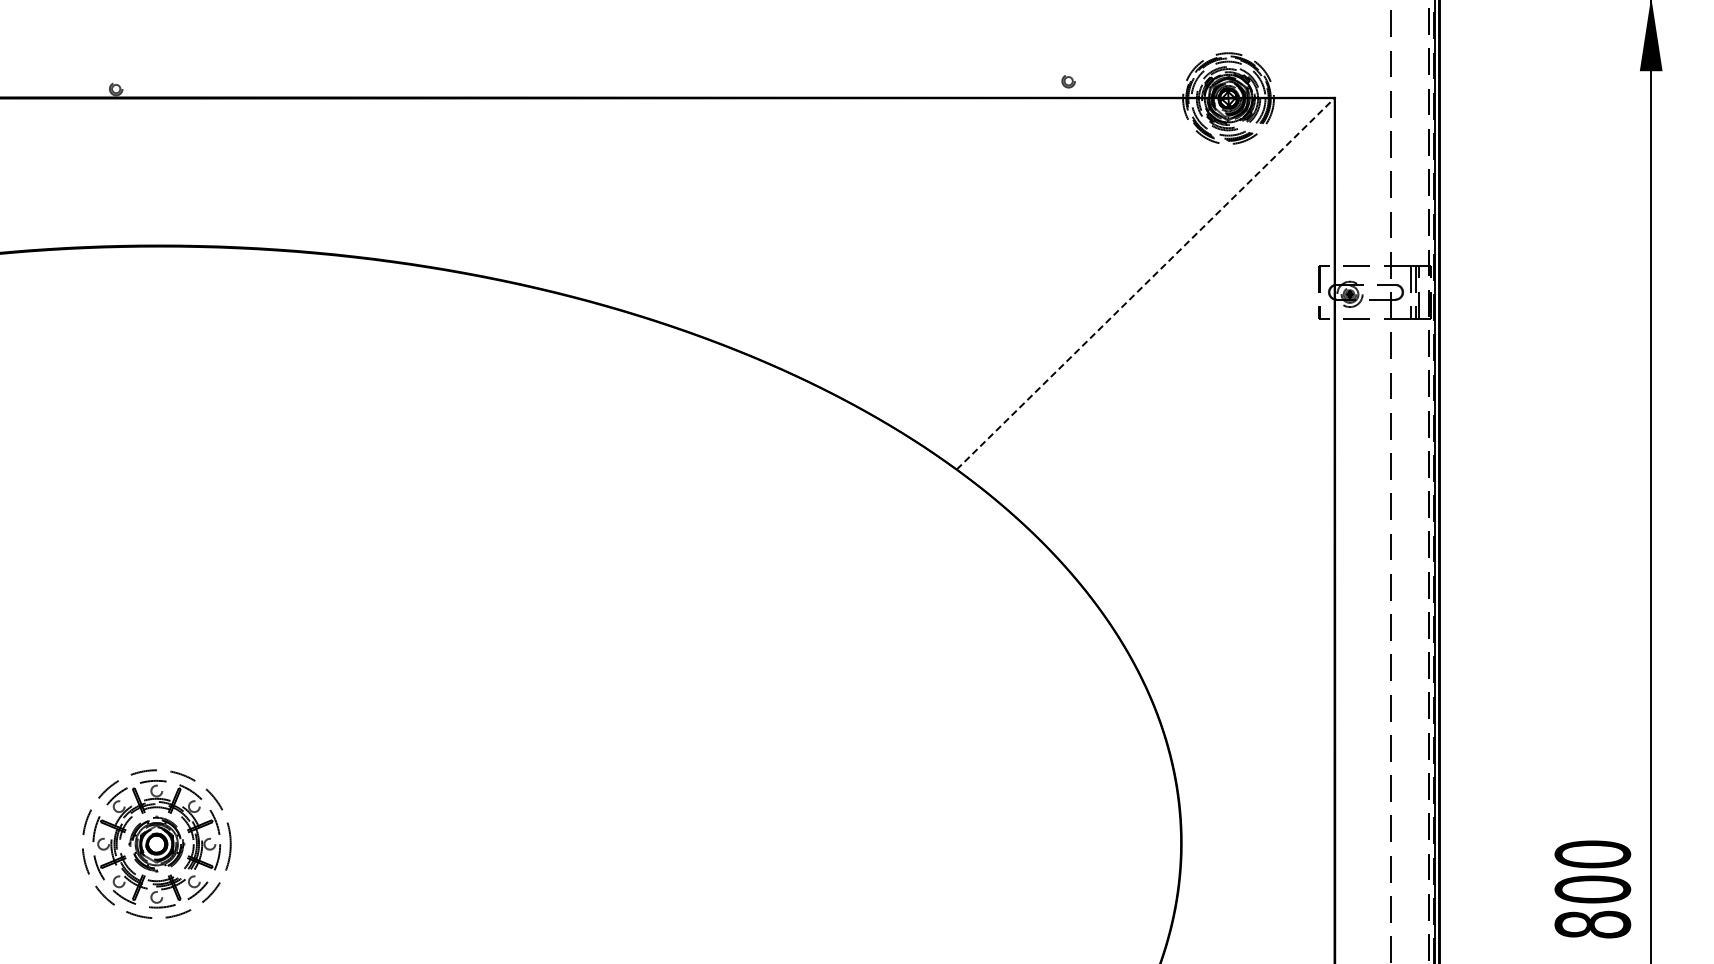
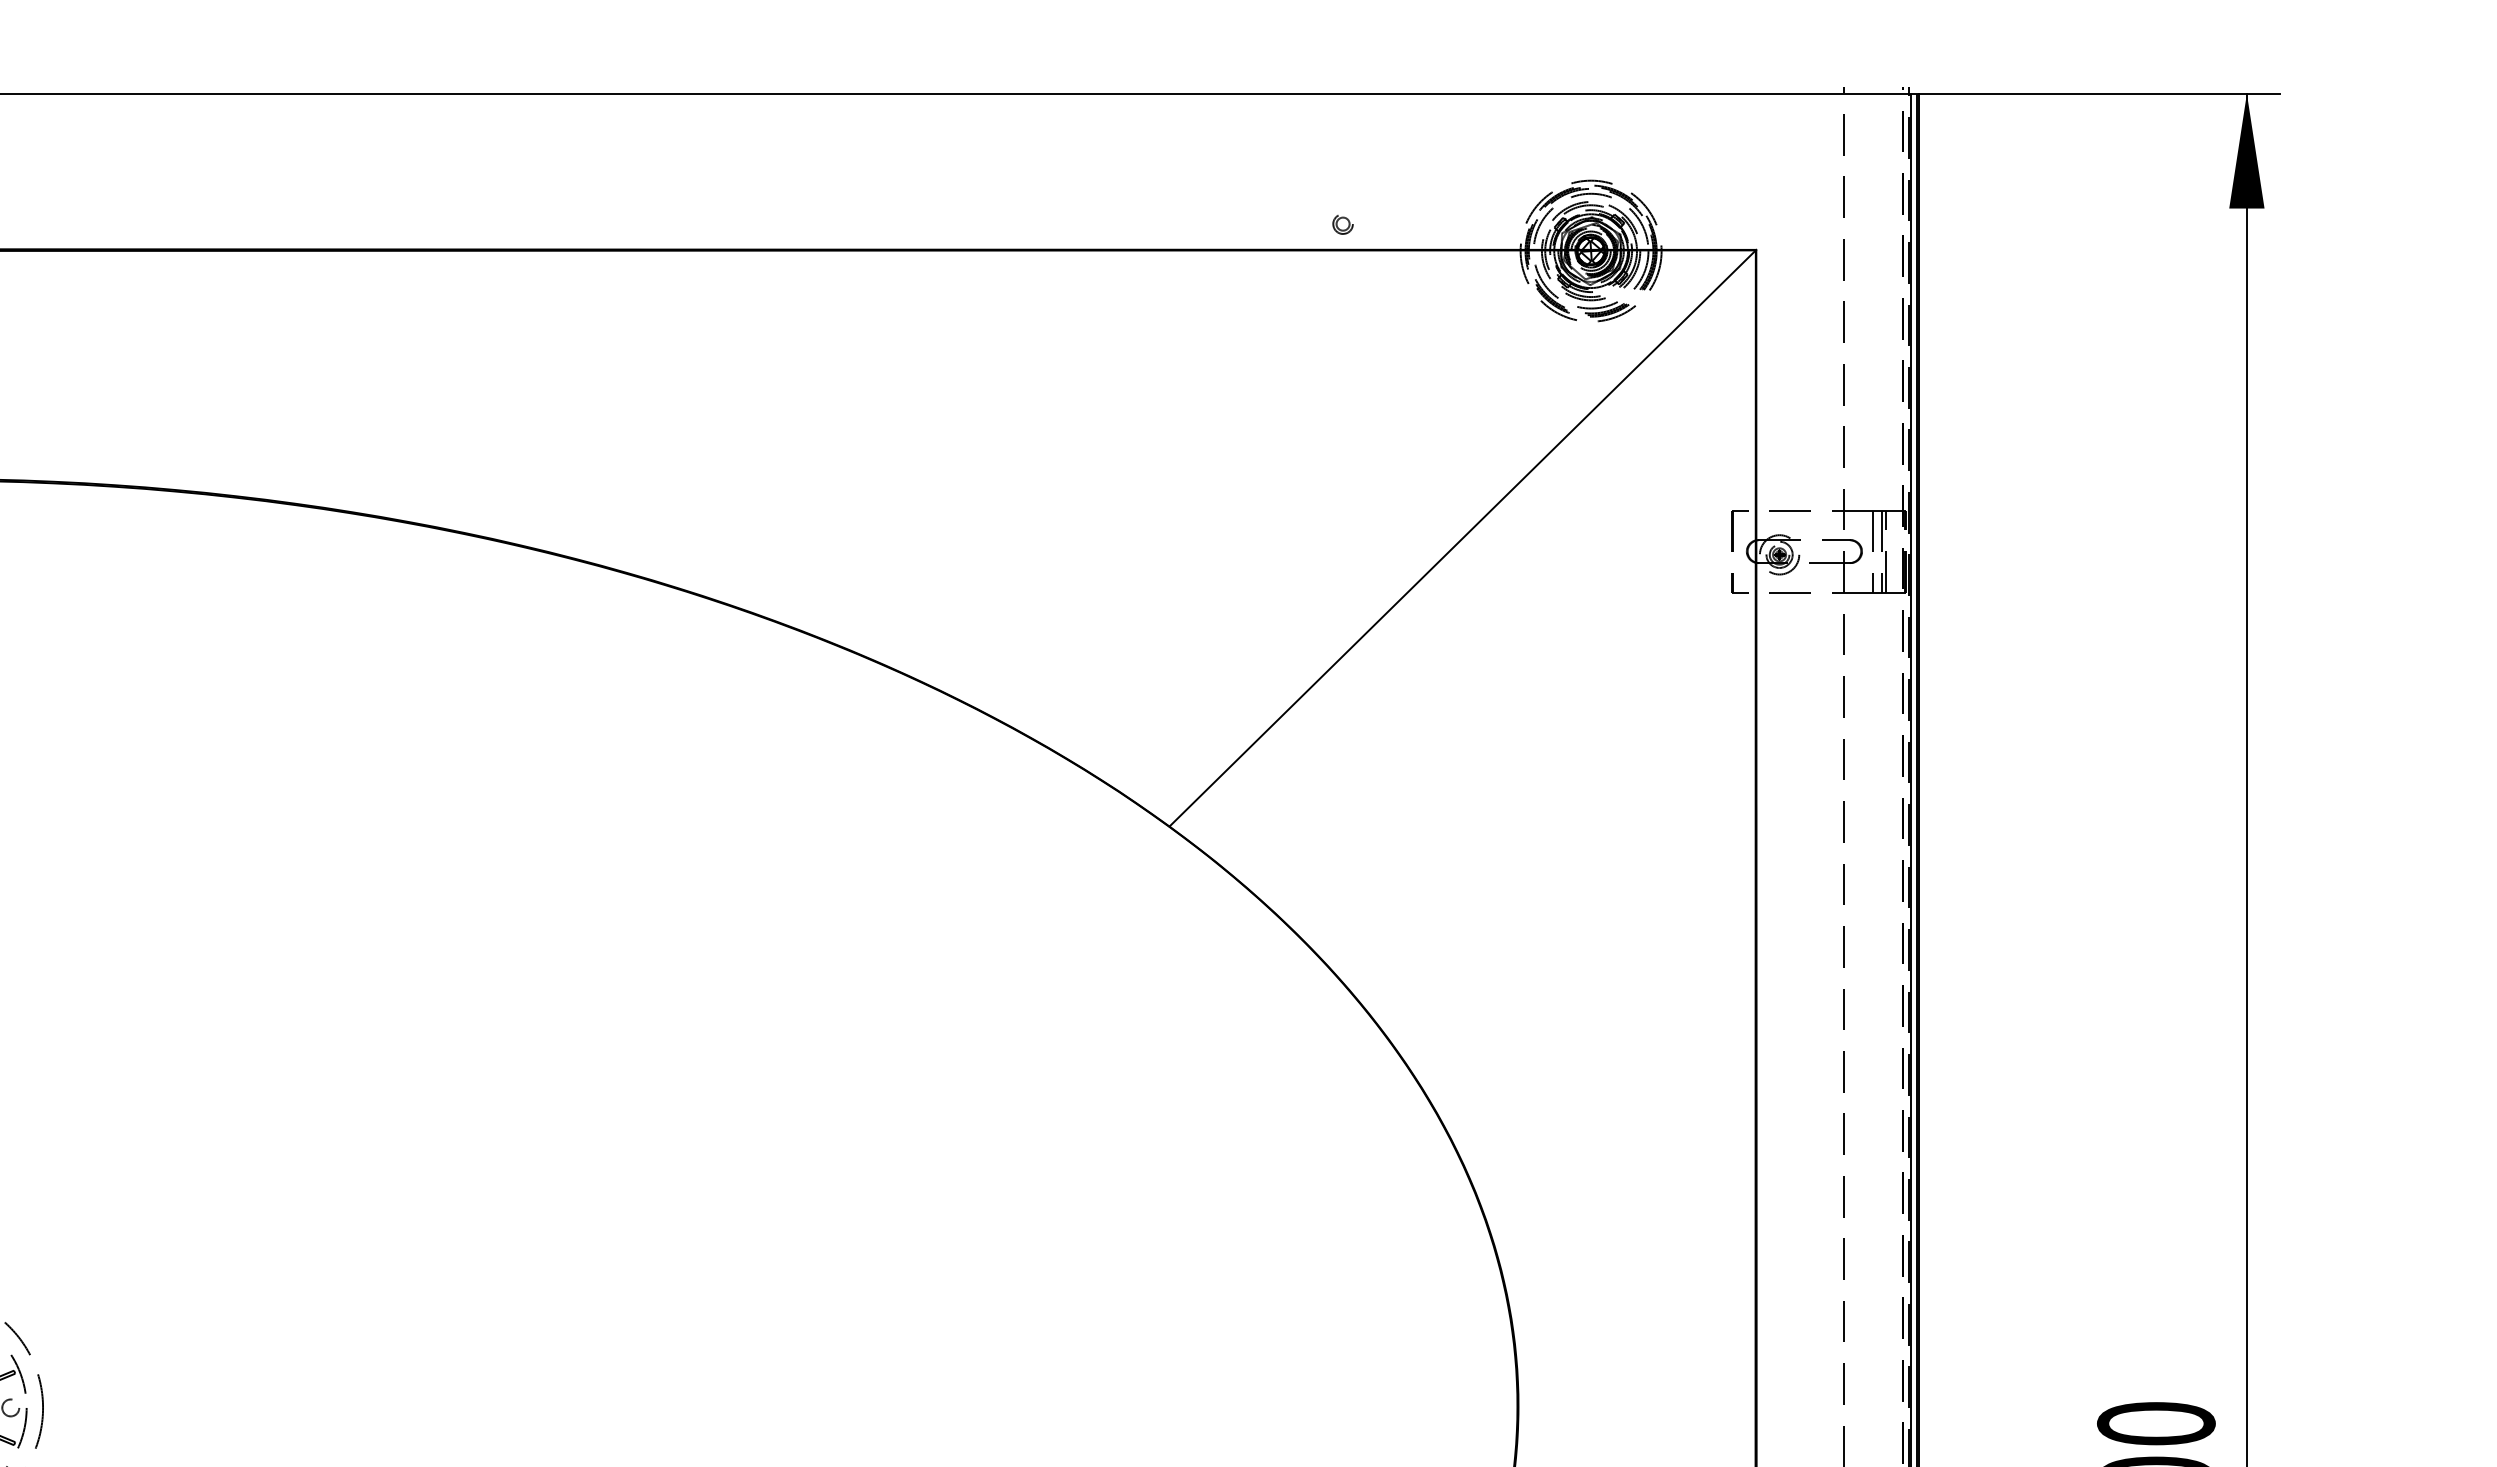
line: (1145, 283) -> (1462, 537), dashed -> solid

